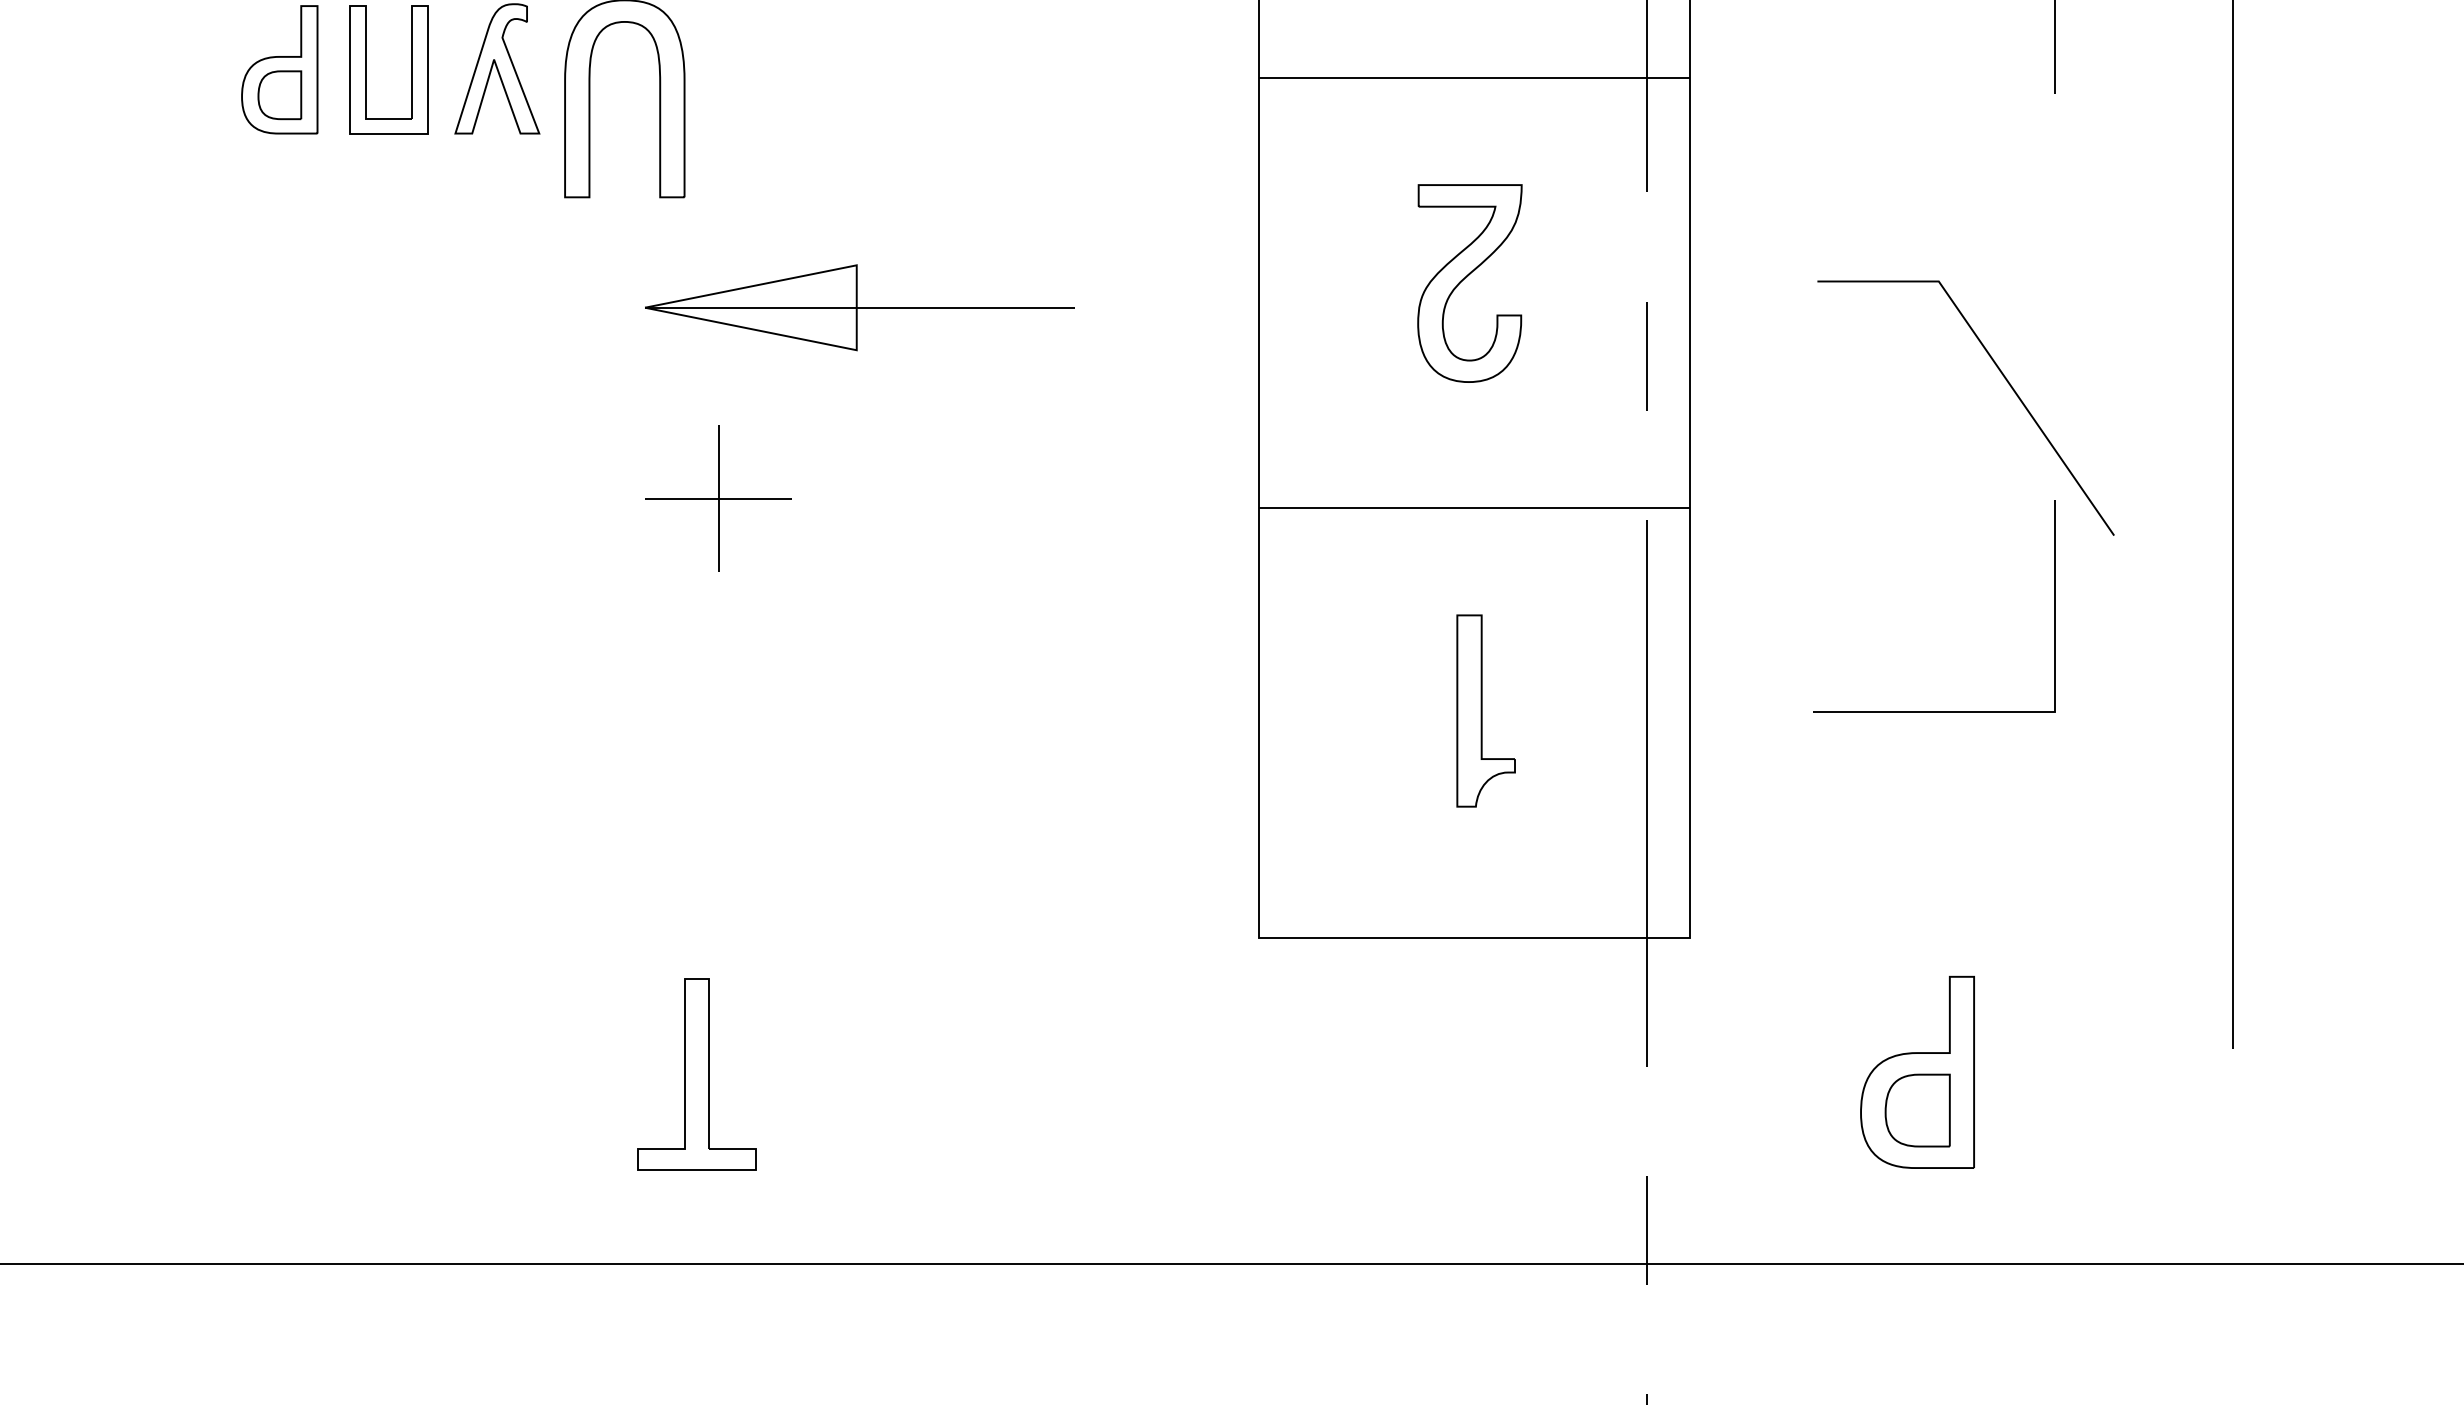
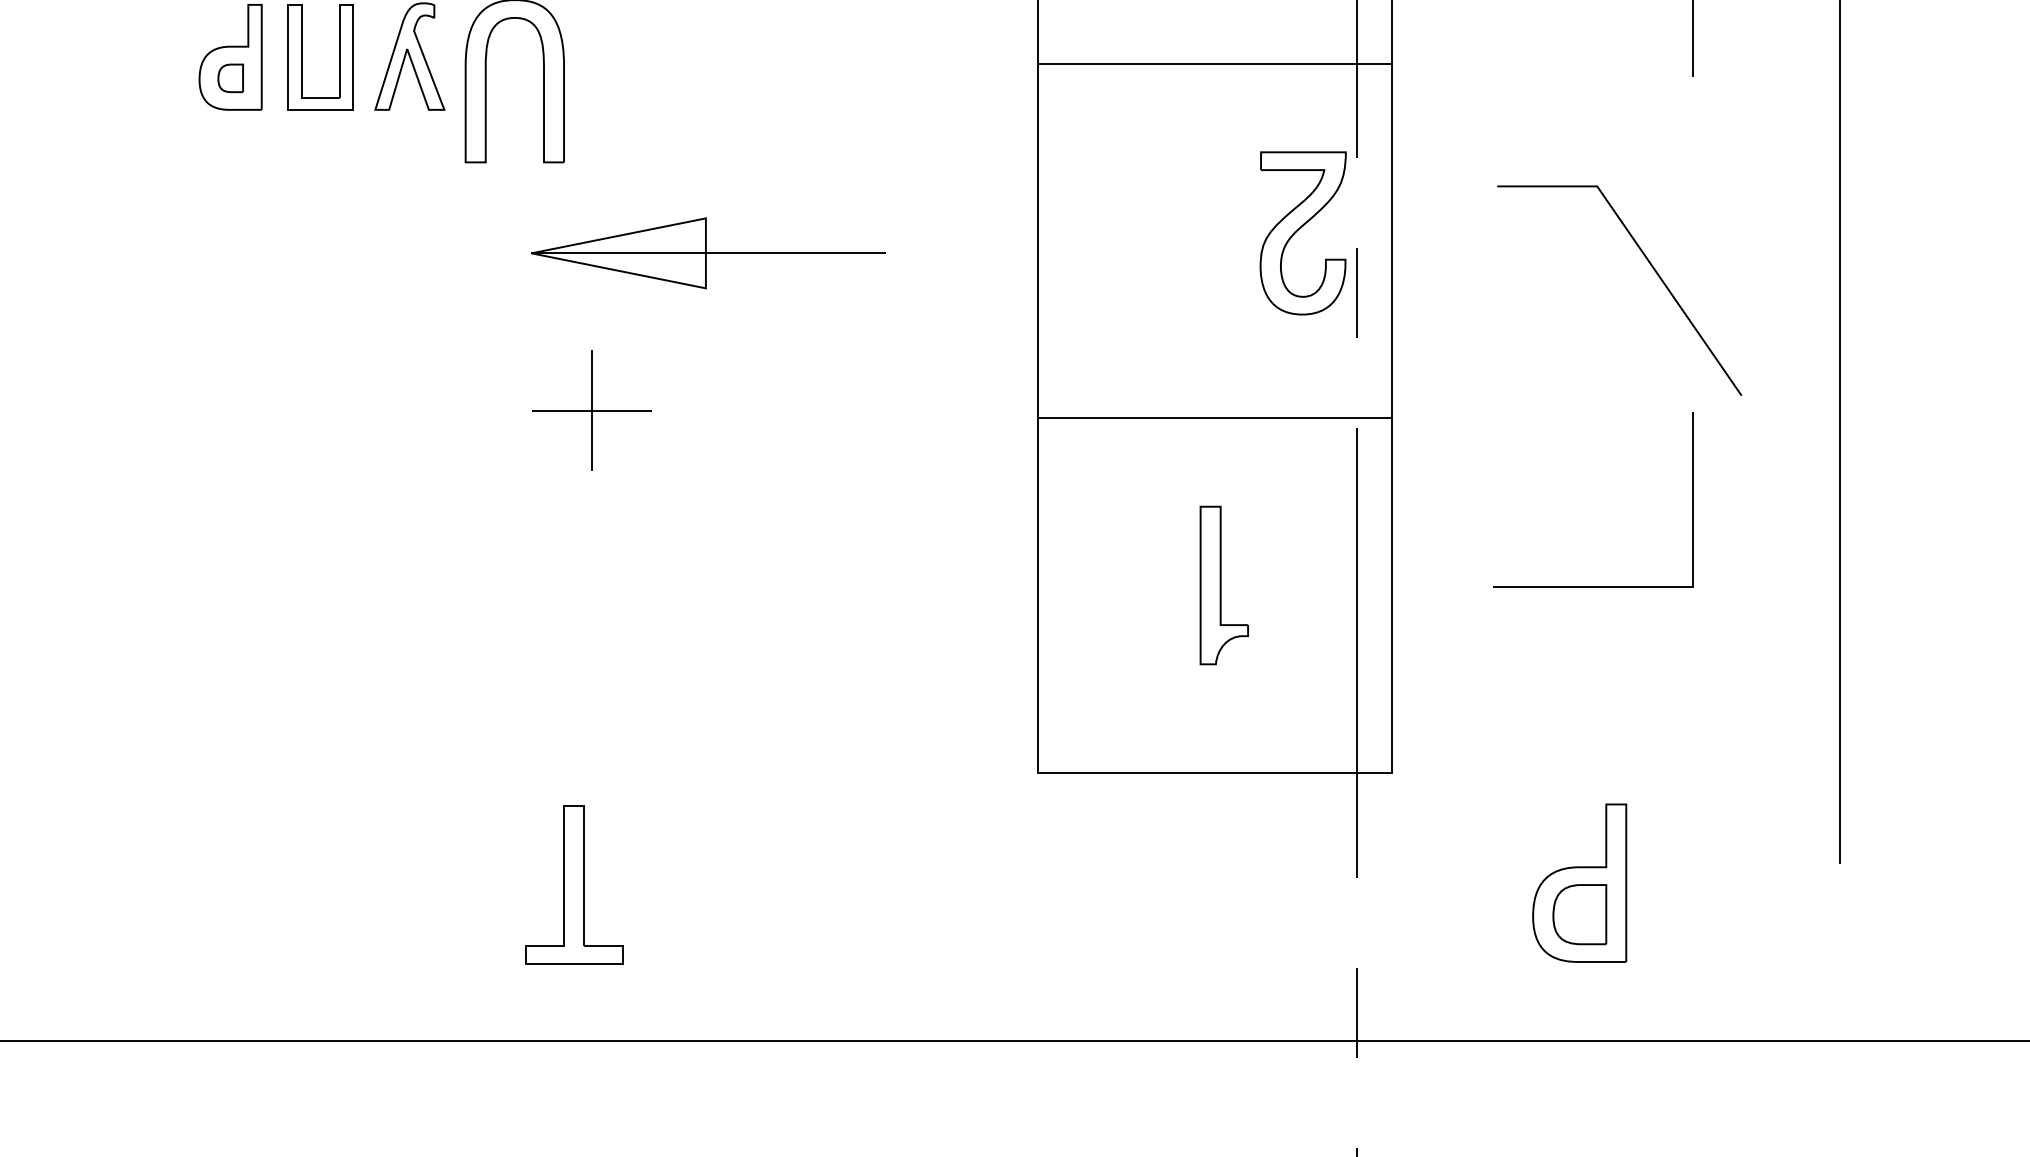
part: (279, 95) -> (230, 78), size x0.7
part: (1467, 277) -> (1301, 228), moved
curve: (2003, 377) -> (1650, 265), moved

